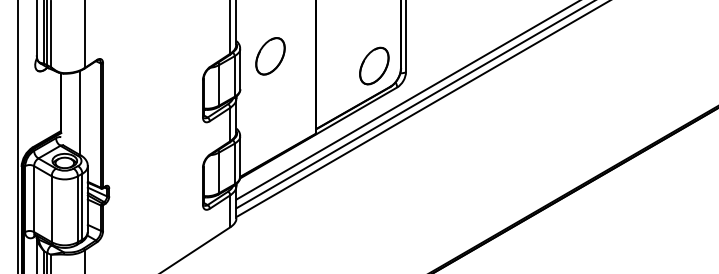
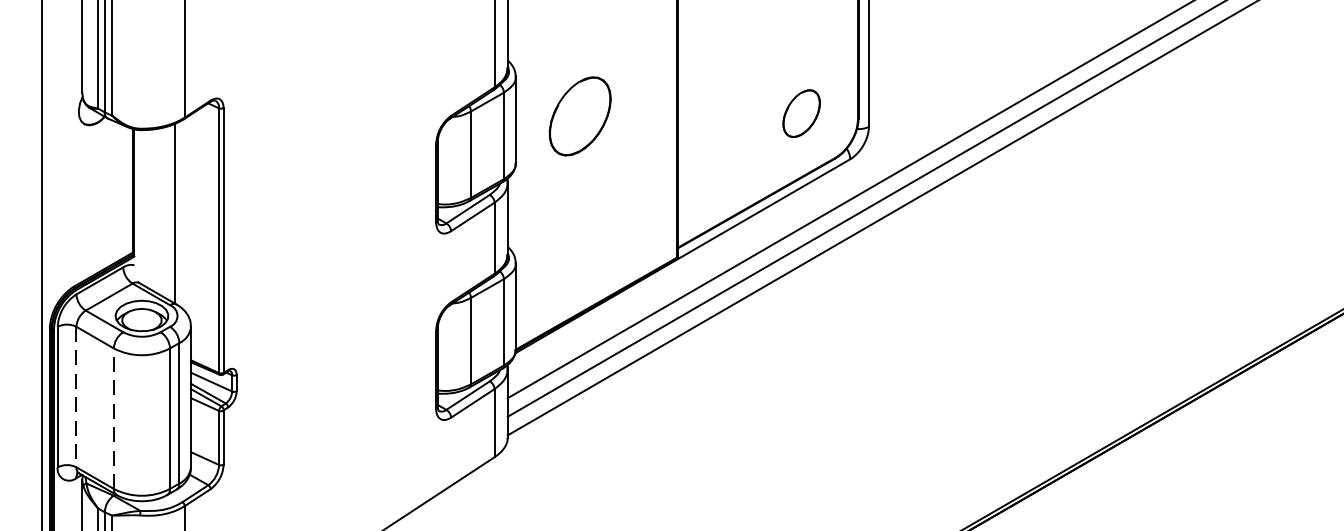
part: (270, 56) -> (580, 116), moved
part: (374, 65) -> (801, 112), size x0.6
line: (34, 199) -> (77, 398), solid -> dashed
line: (51, 209) -> (113, 419), solid -> dashed

